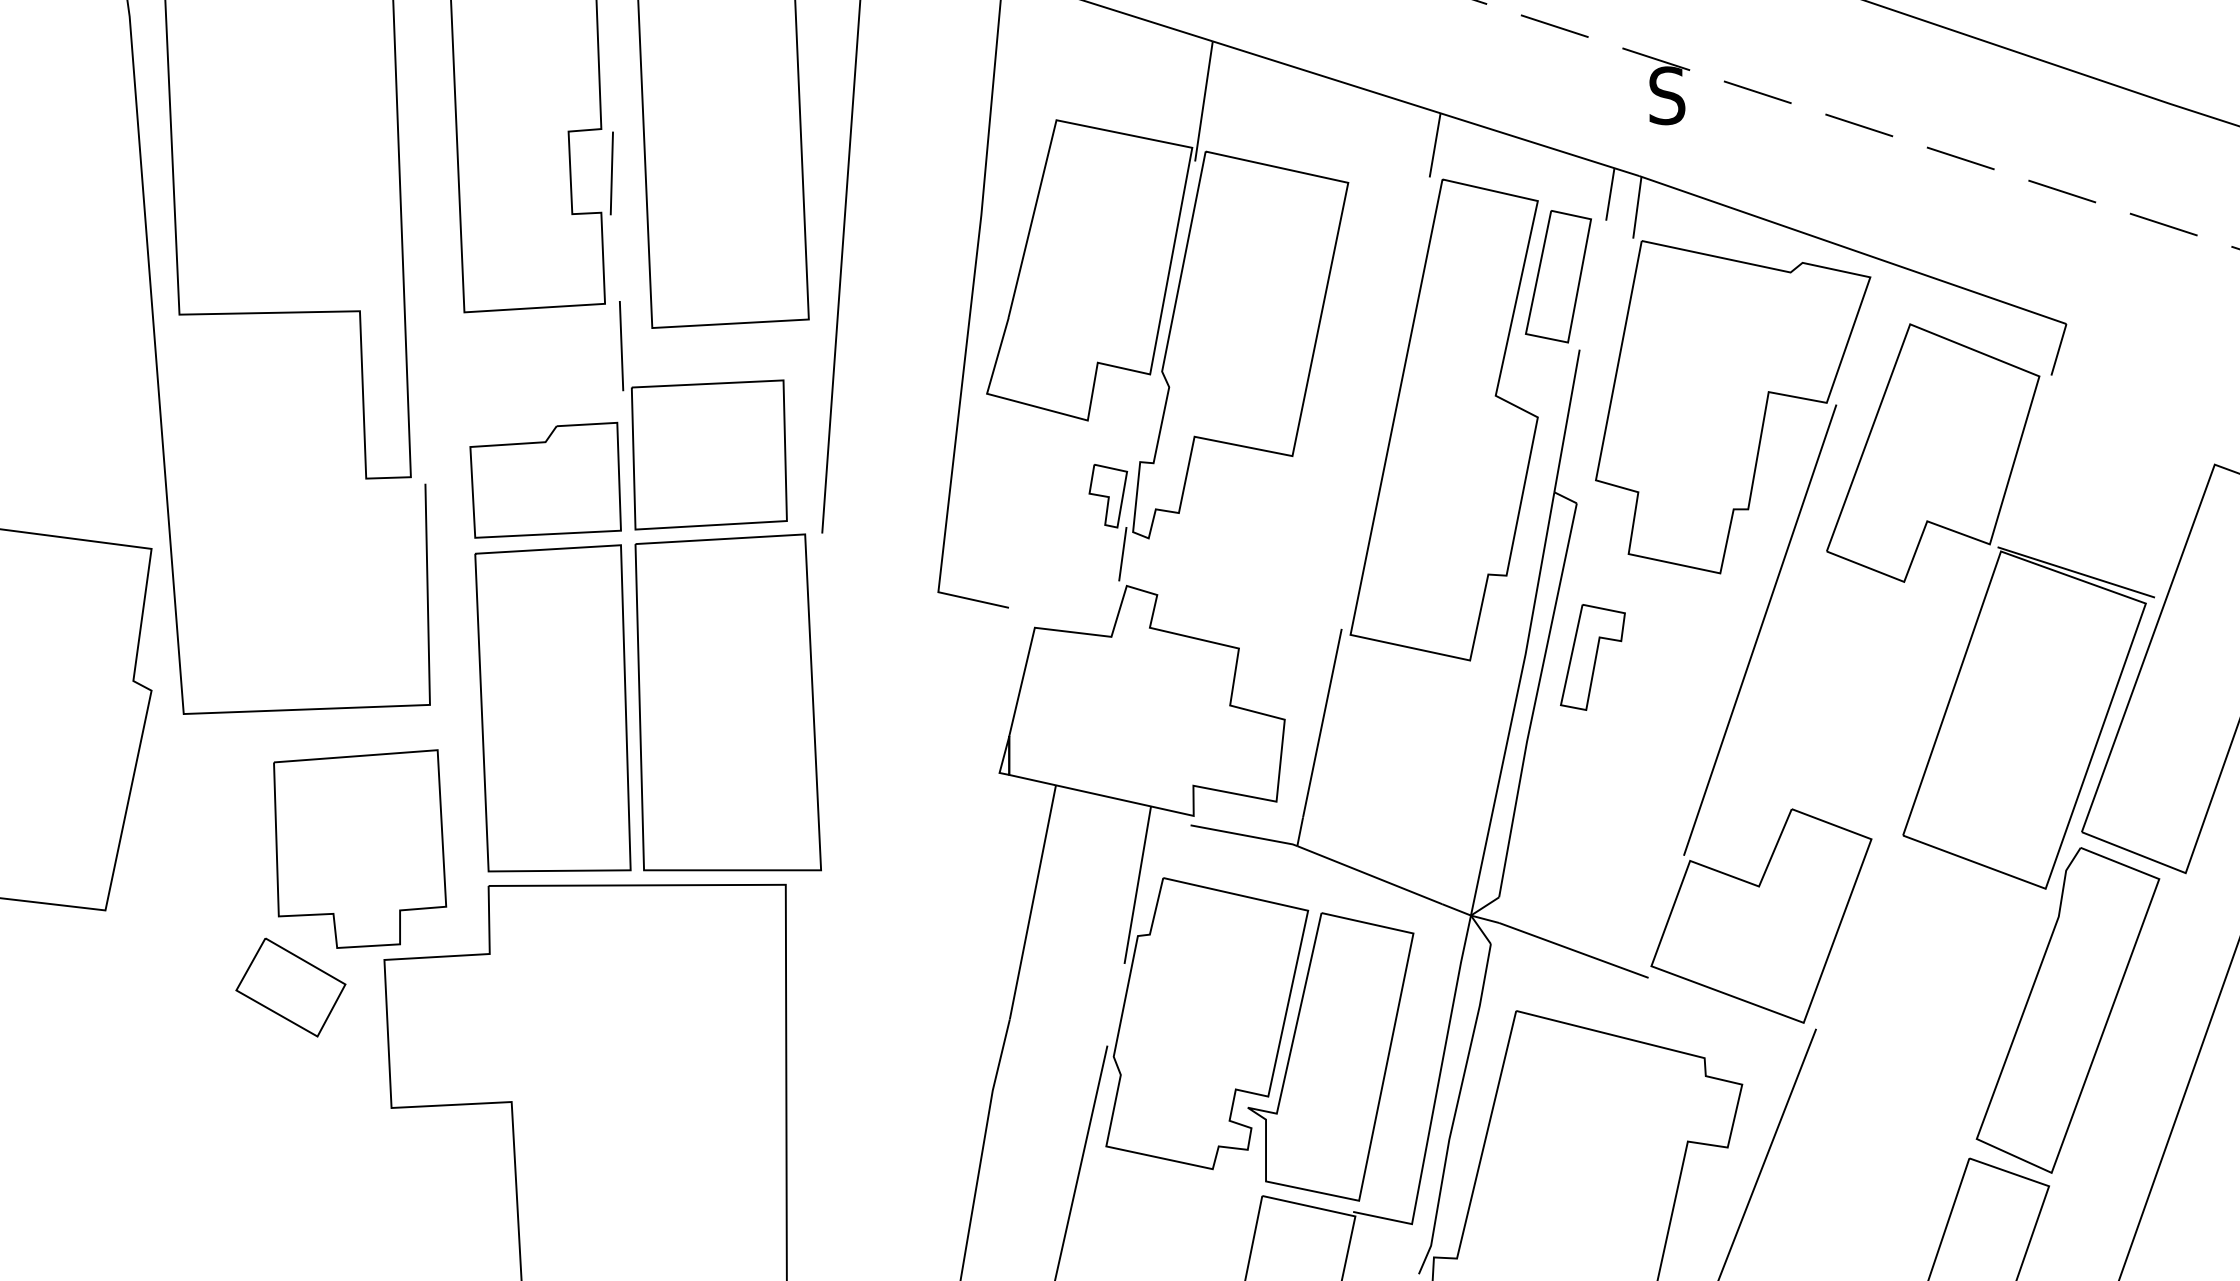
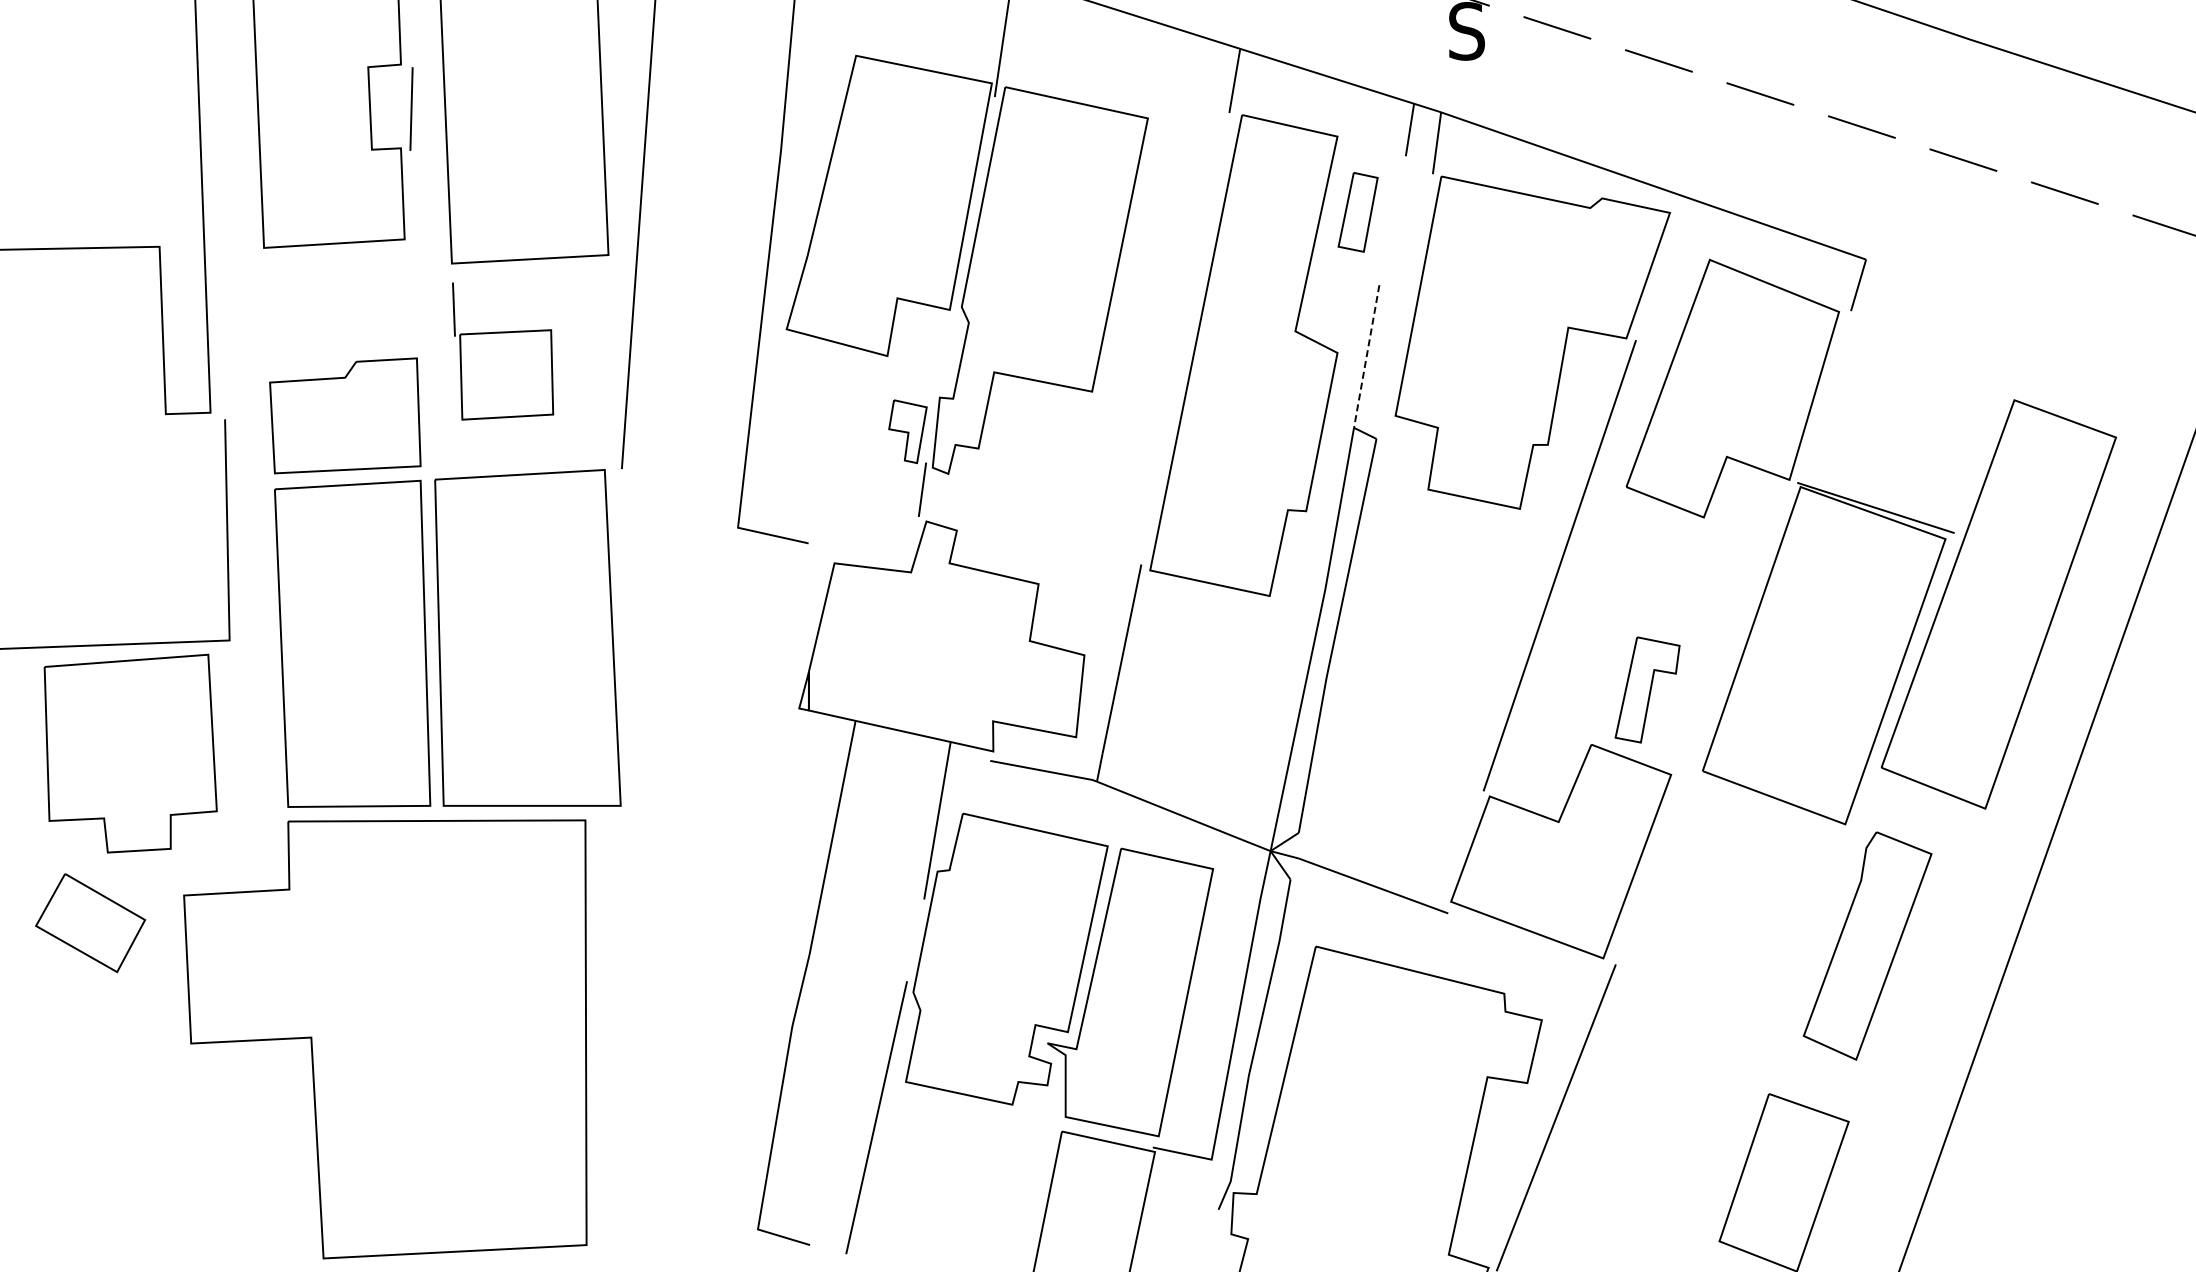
part: (1558, 276) -> (1358, 212), size x0.6
part: (703, 415) -> (503, 351), size x0.6
line: (1566, 421) -> (1366, 357), solid -> dashed
part: (1592, 657) -> (1647, 690), moved
part: (360, 848) -> (131, 753), moved
part: (2067, 1010) -> (1867, 946), size x0.7

